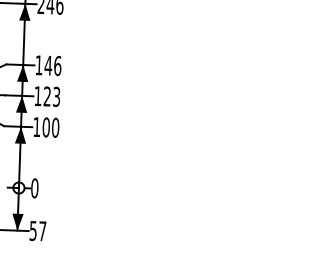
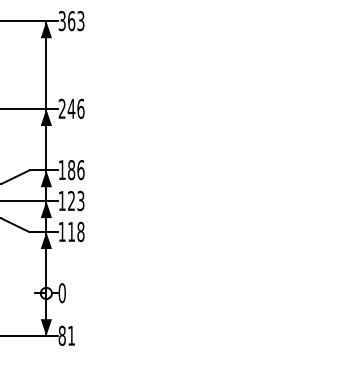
text: (48, 66) -> (71, 170), 146 -> 186
text: (51, 127) -> (76, 231), 100 -> 118
text: (37, 230) -> (66, 335), 57 -> 81

